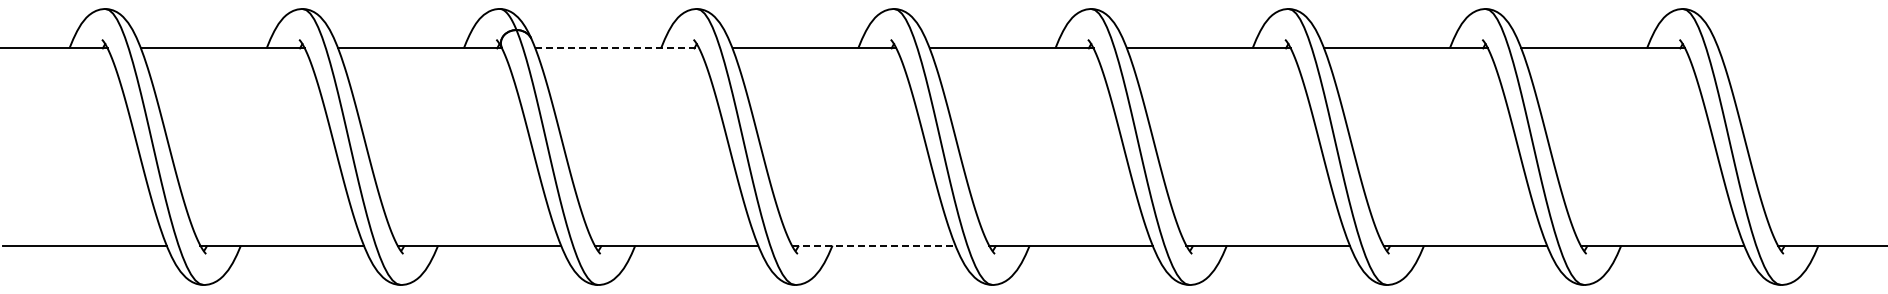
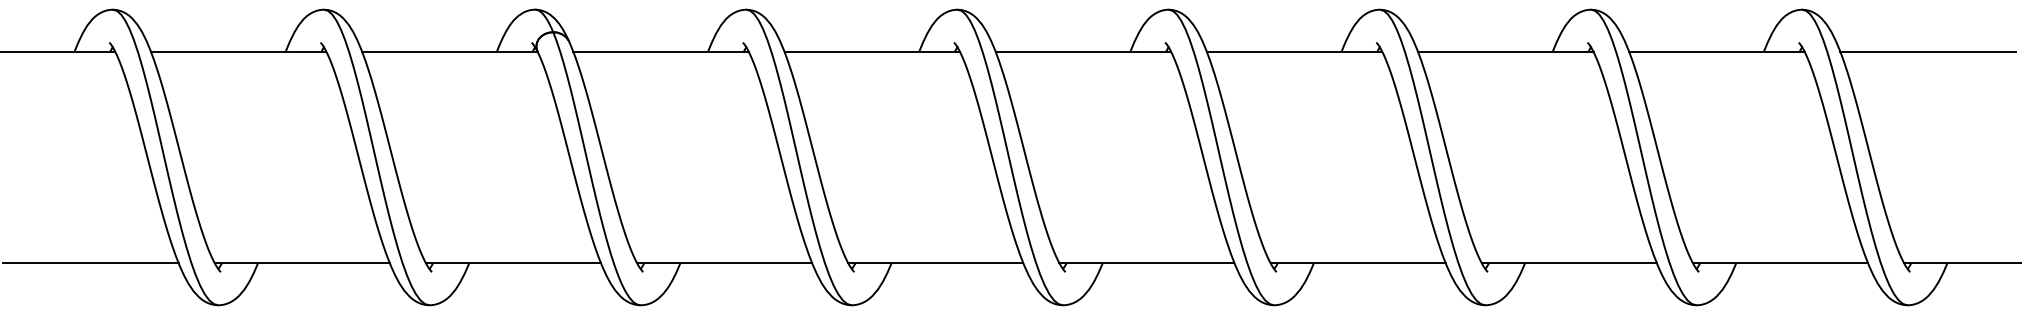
line: (617, 48) -> (661, 52), dashed -> solid
line: (1800, 48) -> (1928, 52), added
line: (873, 245) -> (935, 262), dashed -> solid

